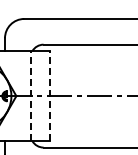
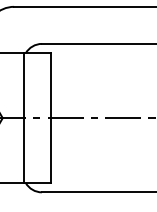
line: (31, 95) -> (24, 117), dashed -> solid
line: (50, 95) -> (51, 117), dashed -> solid

